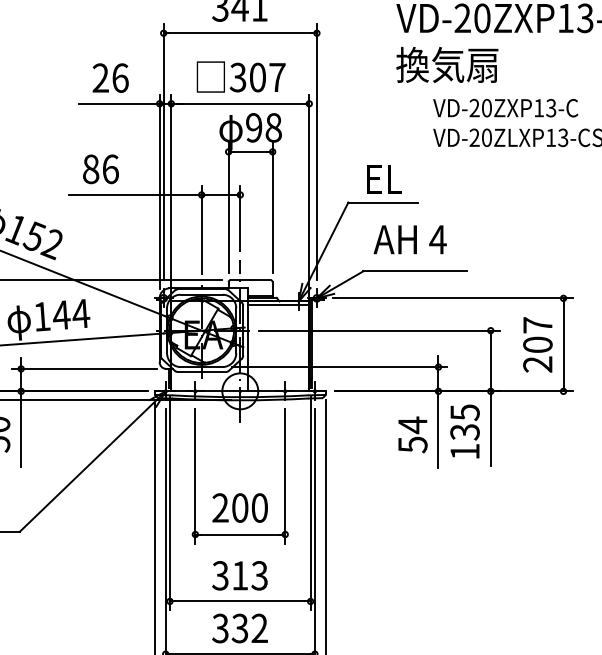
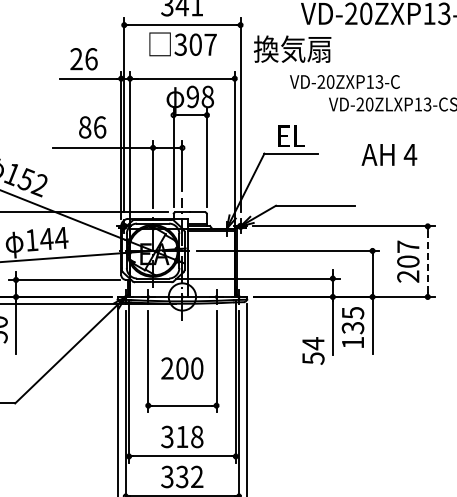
text: (447, 64) -> (292, 48), moved
text: (240, 77) -> (182, 44), moved
text: (505, 107) -> (344, 81), moved
text: (100, 169) -> (92, 127), moved
text: (410, 239) -> (389, 154), moved
line: (563, 344) -> (427, 261), solid -> dashed
text: (412, 434) -> (313, 350), moved
text: (240, 507) -> (182, 368), moved
text: (258, 575) -> (196, 436), 313 -> 318

